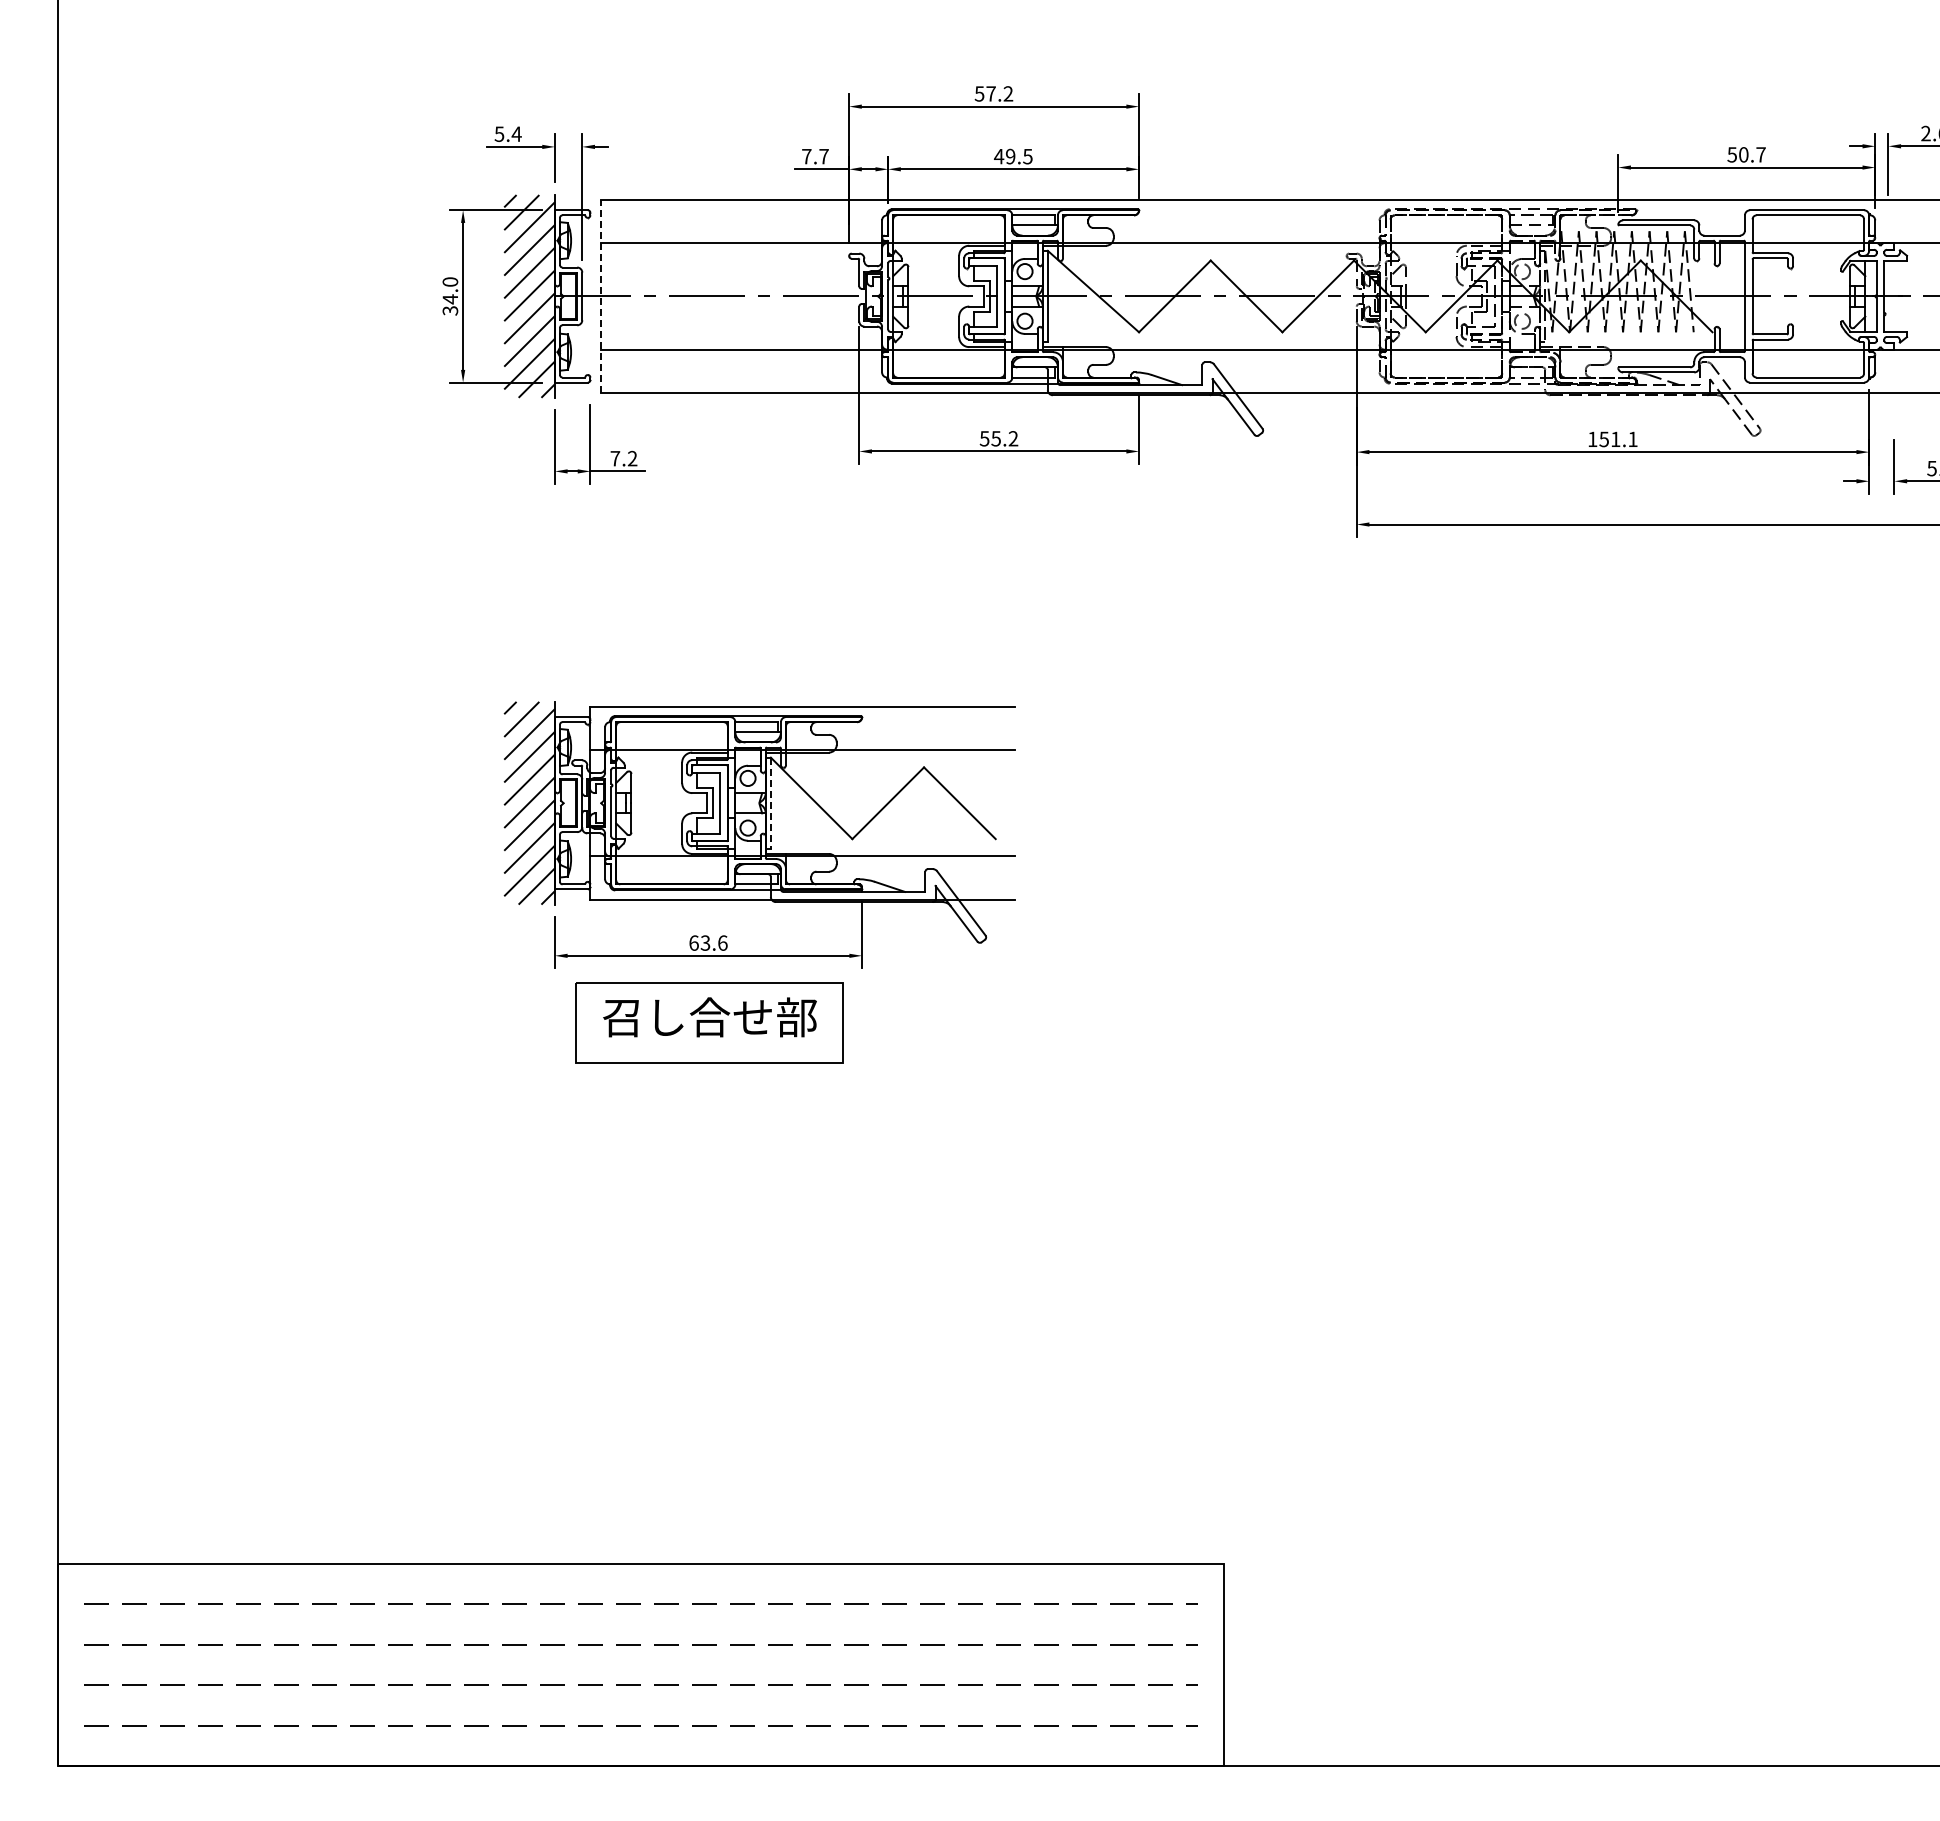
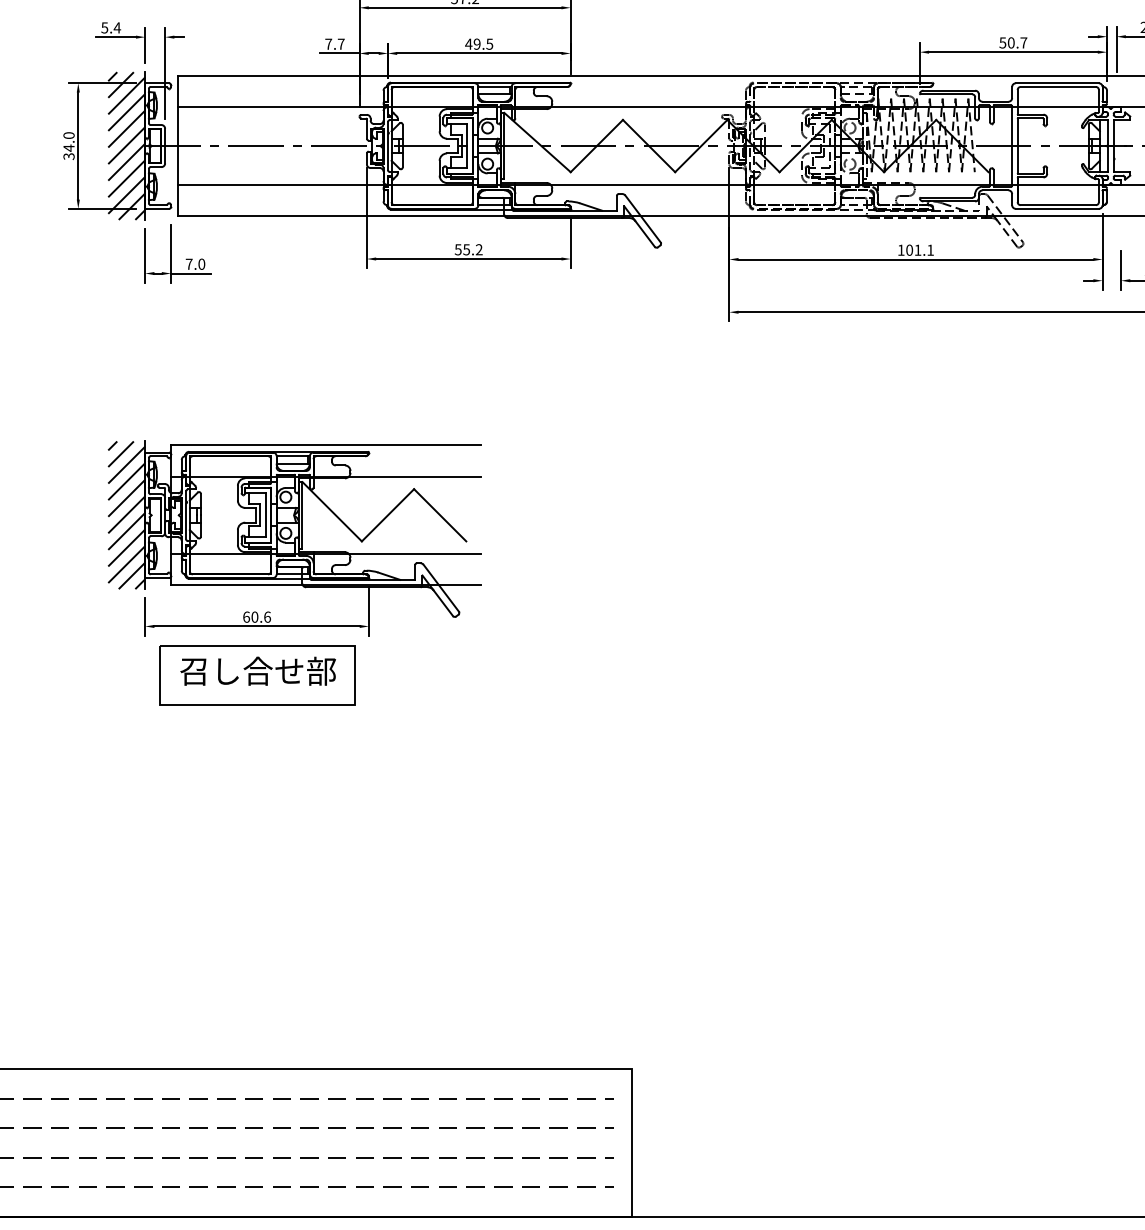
line: (600, 295) -> (178, 145), dashed -> solid
text: (1603, 439) -> (909, 250), 151.1 -> 101.1
text: (632, 458) -> (201, 264), 7.2 -> 7.0
line: (770, 803) -> (302, 515), dashed -> solid
text: (705, 942) -> (254, 616), 63.6 -> 60.6

